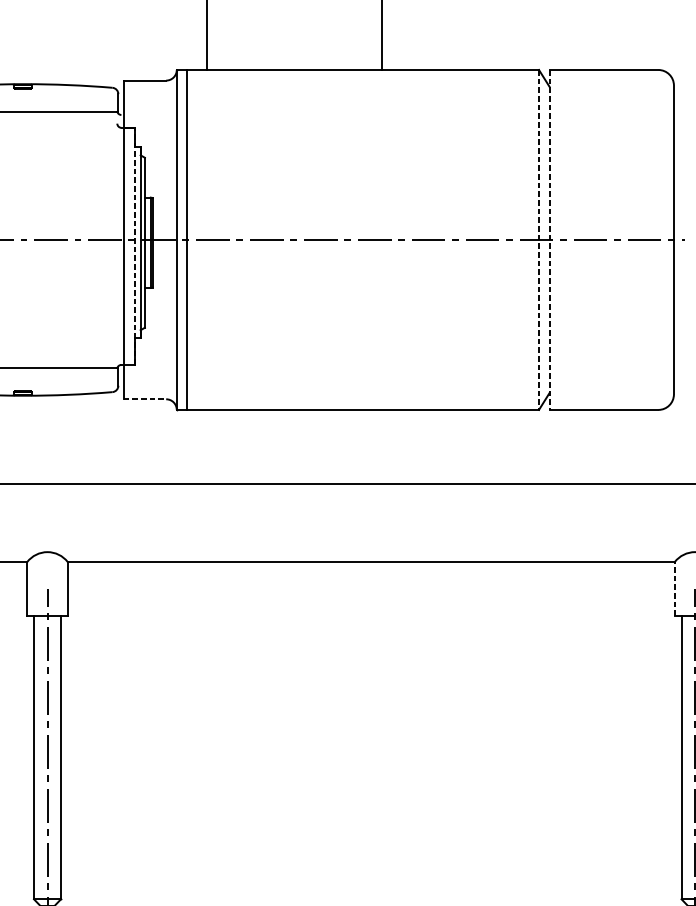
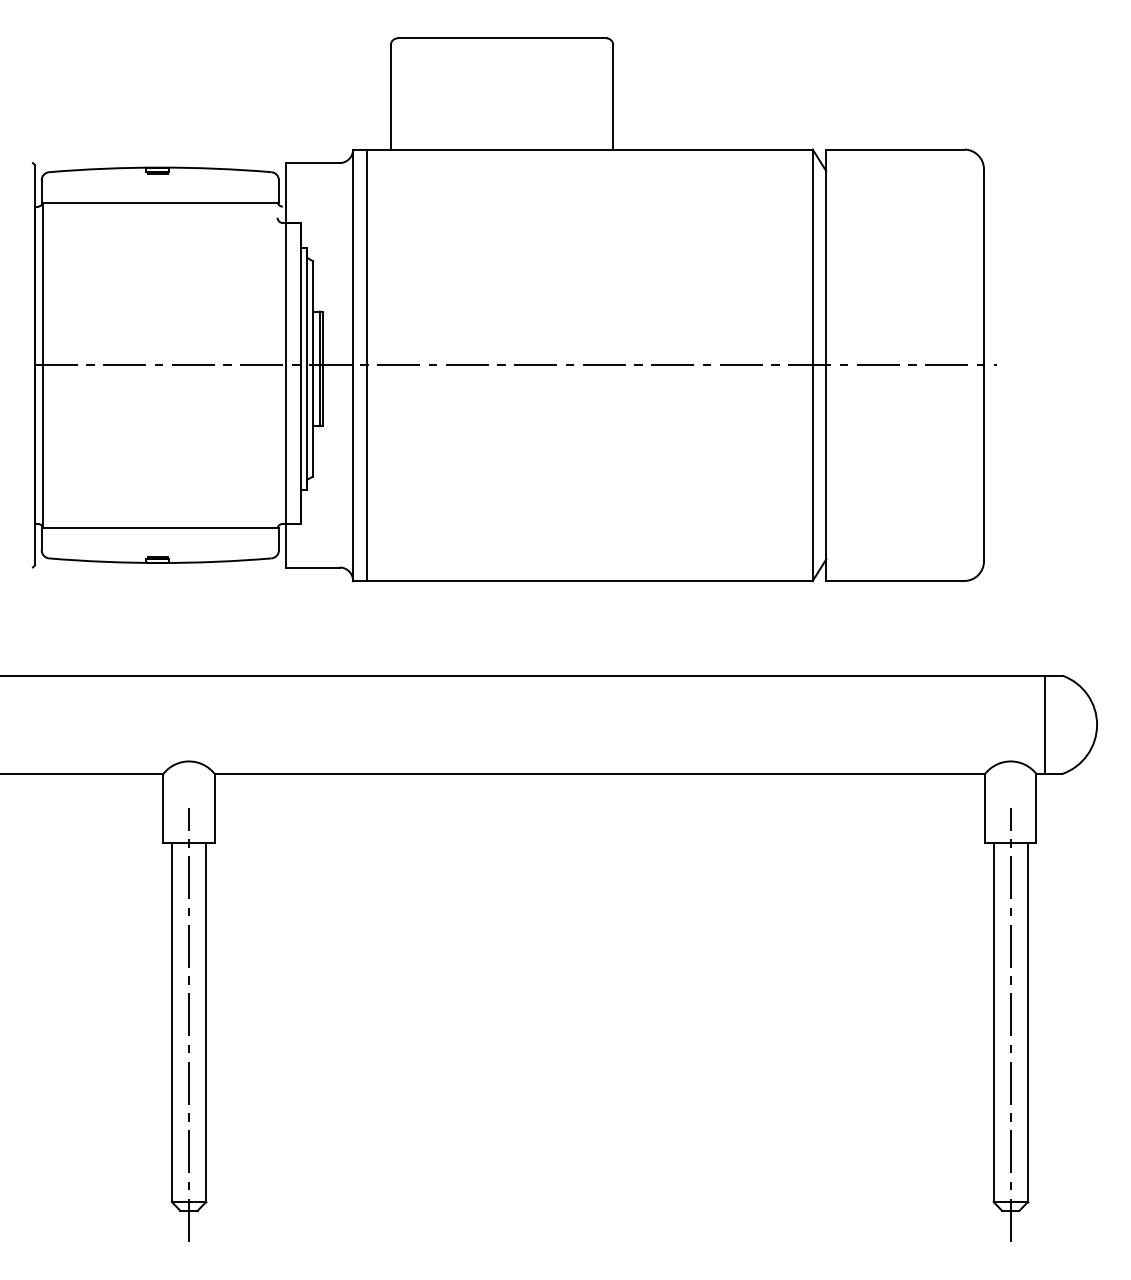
line: (538, 240) -> (812, 365), dashed -> solid
line: (549, 240) -> (826, 365), dashed -> solid
line: (135, 245) -> (300, 372), dashed -> solid
line: (144, 399) -> (312, 567), dashed -> solid
line: (675, 588) -> (985, 807), dashed -> solid

